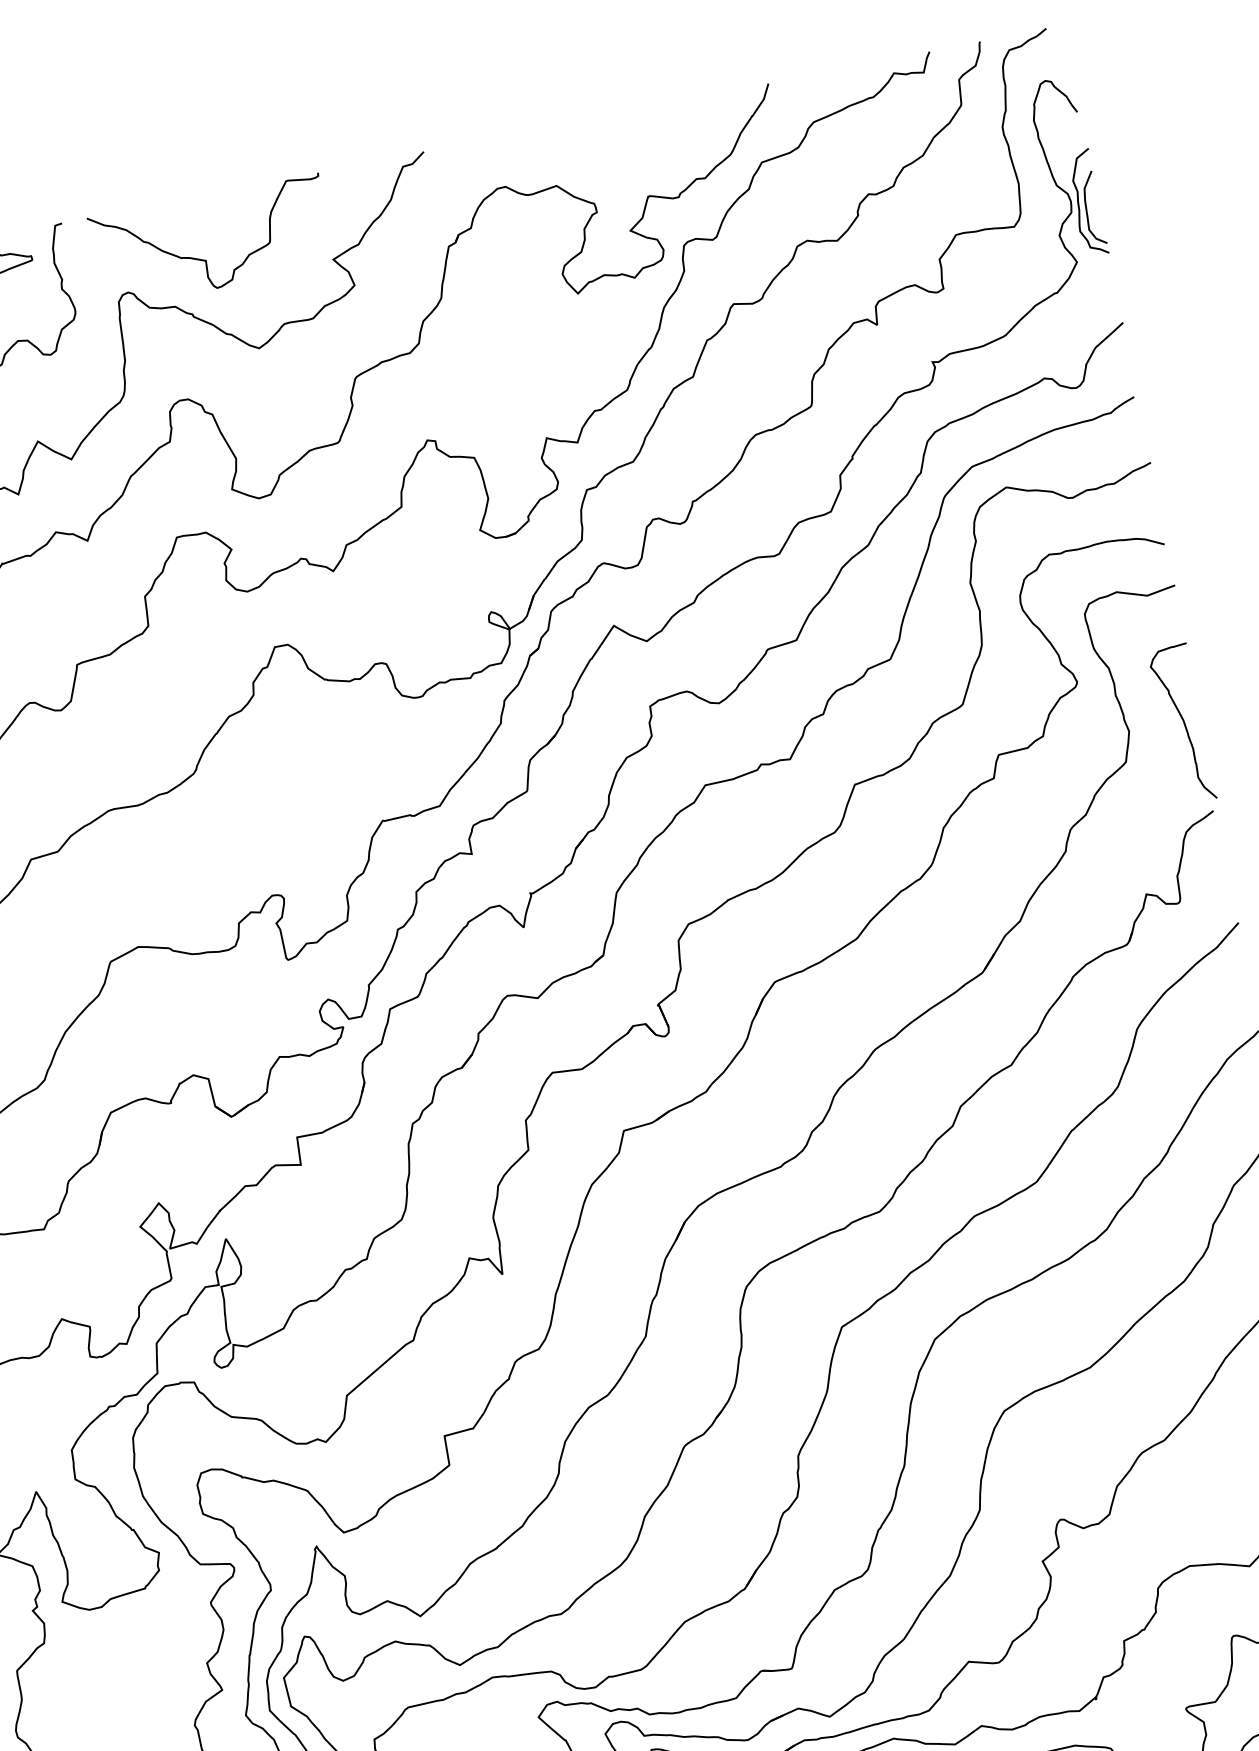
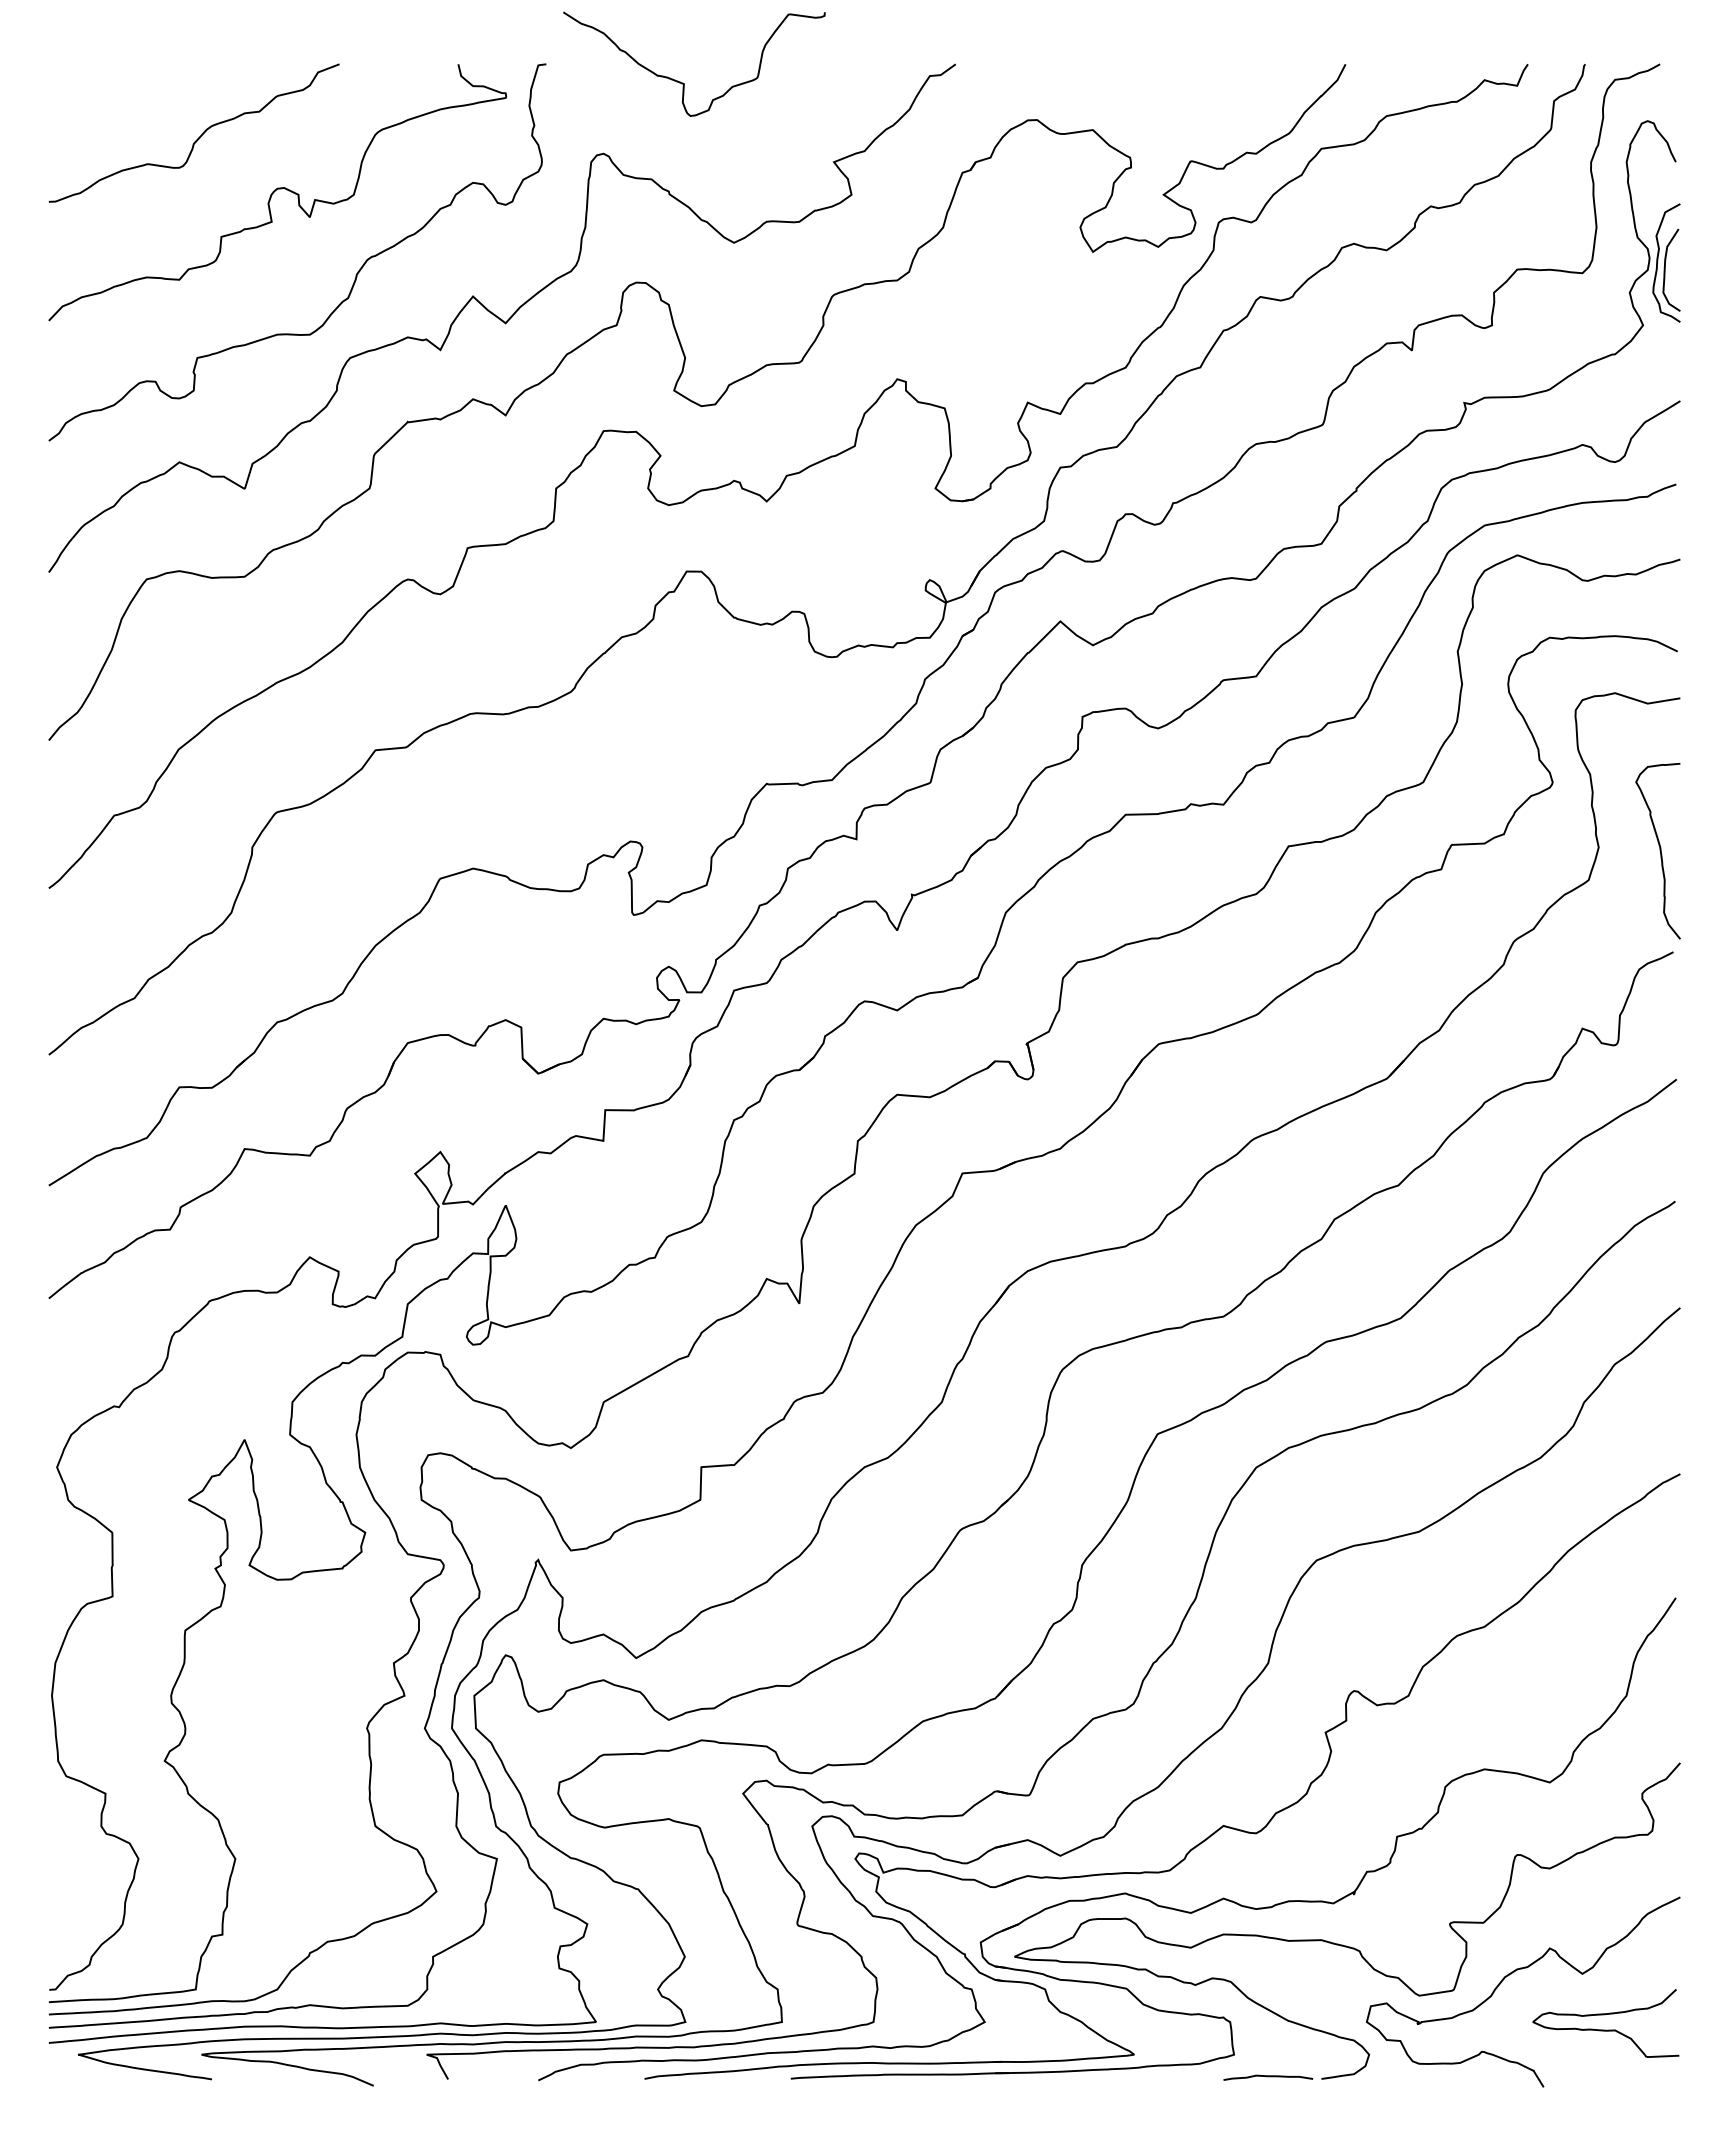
curve: (205, 259) -> (683, 82), moved

